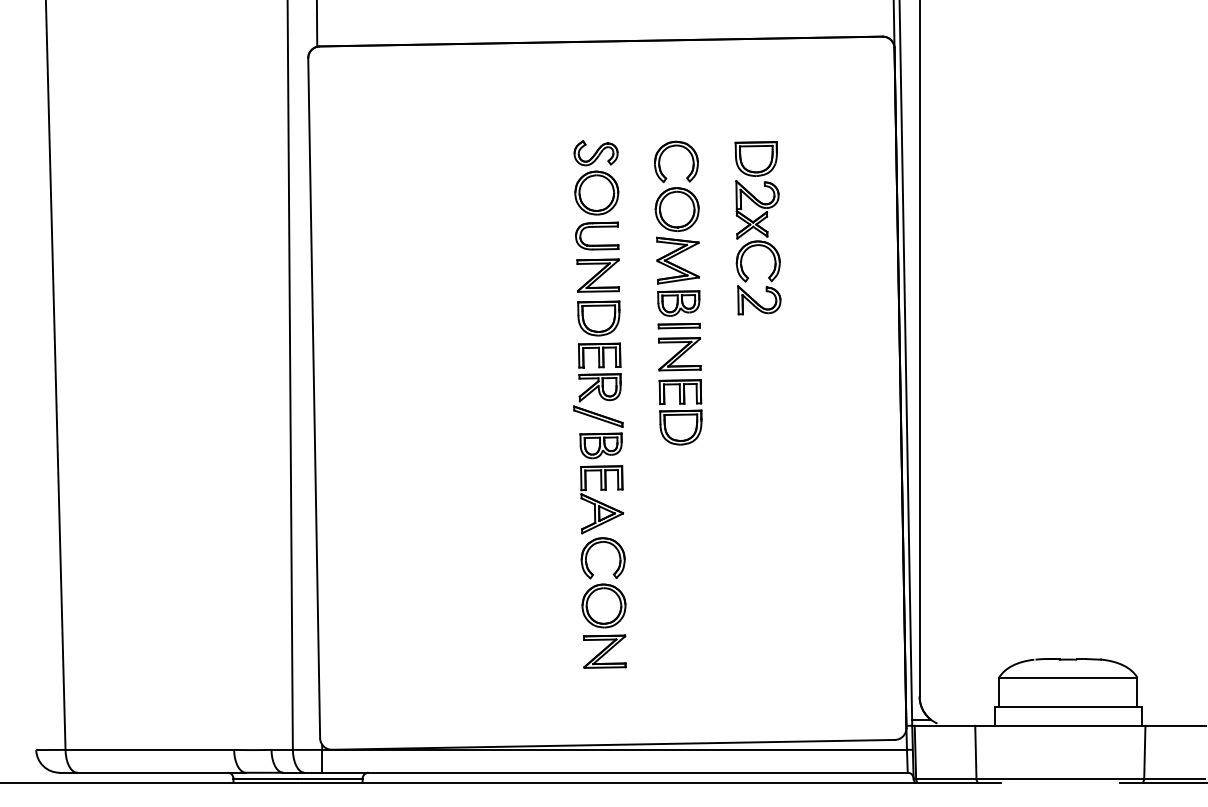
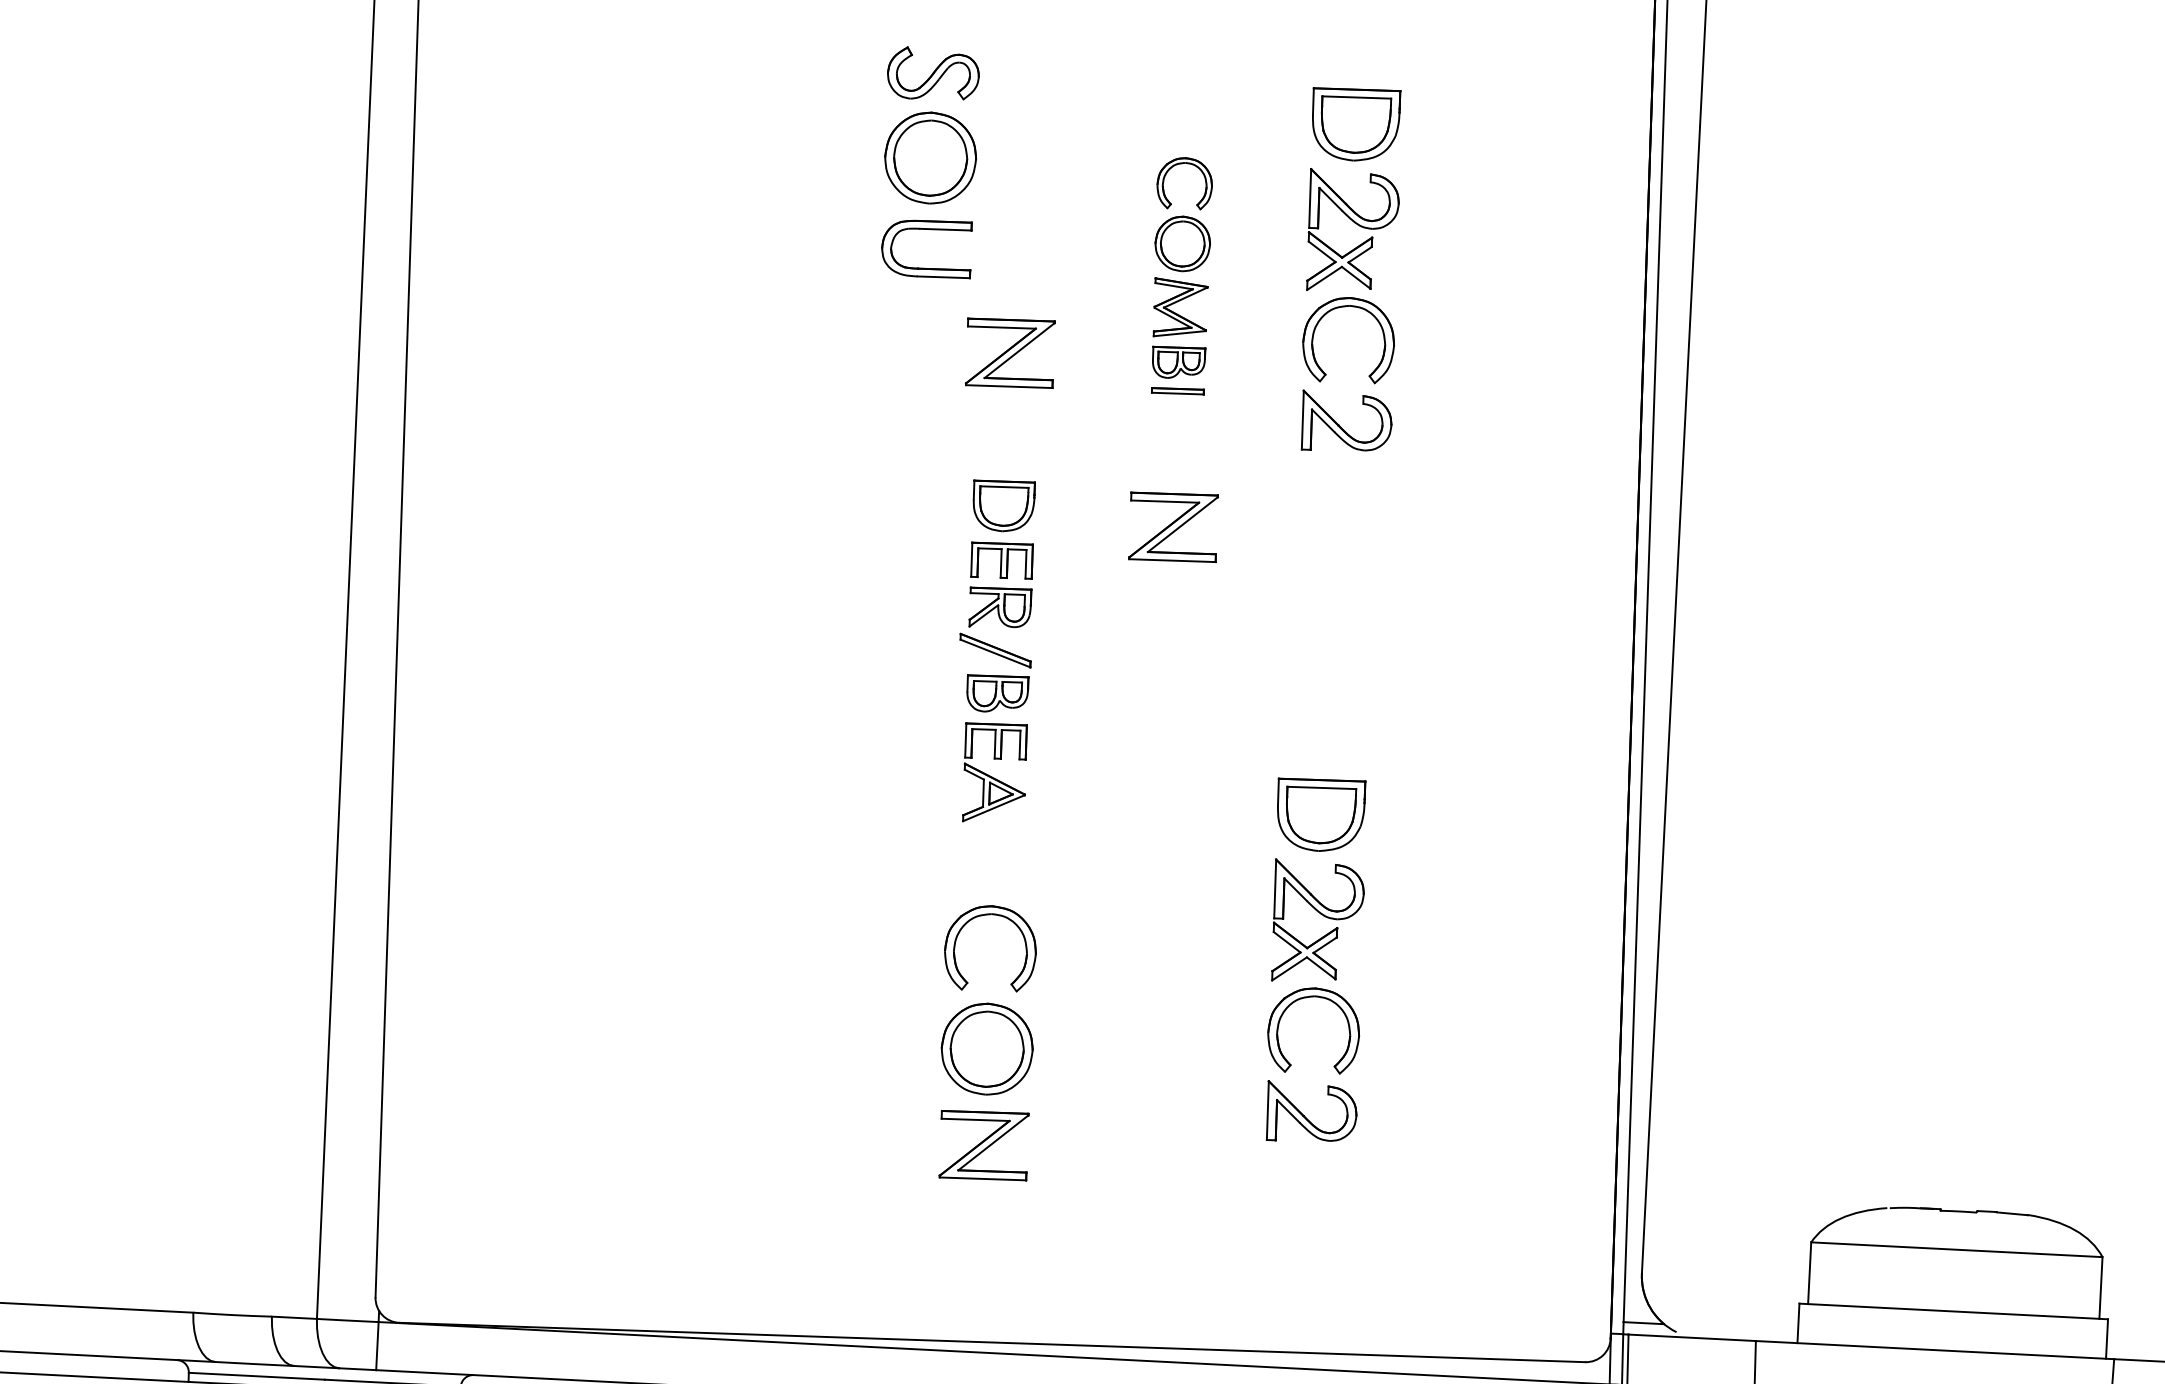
part: (596, 195) -> (929, 163), moved
part: (677, 234) -> (1181, 275), size x0.6
part: (680, 412) -> (1168, 650), removed
part: (598, 417) -> (995, 651), size x0.7
part: (757, 556) -> (1315, 961), added

